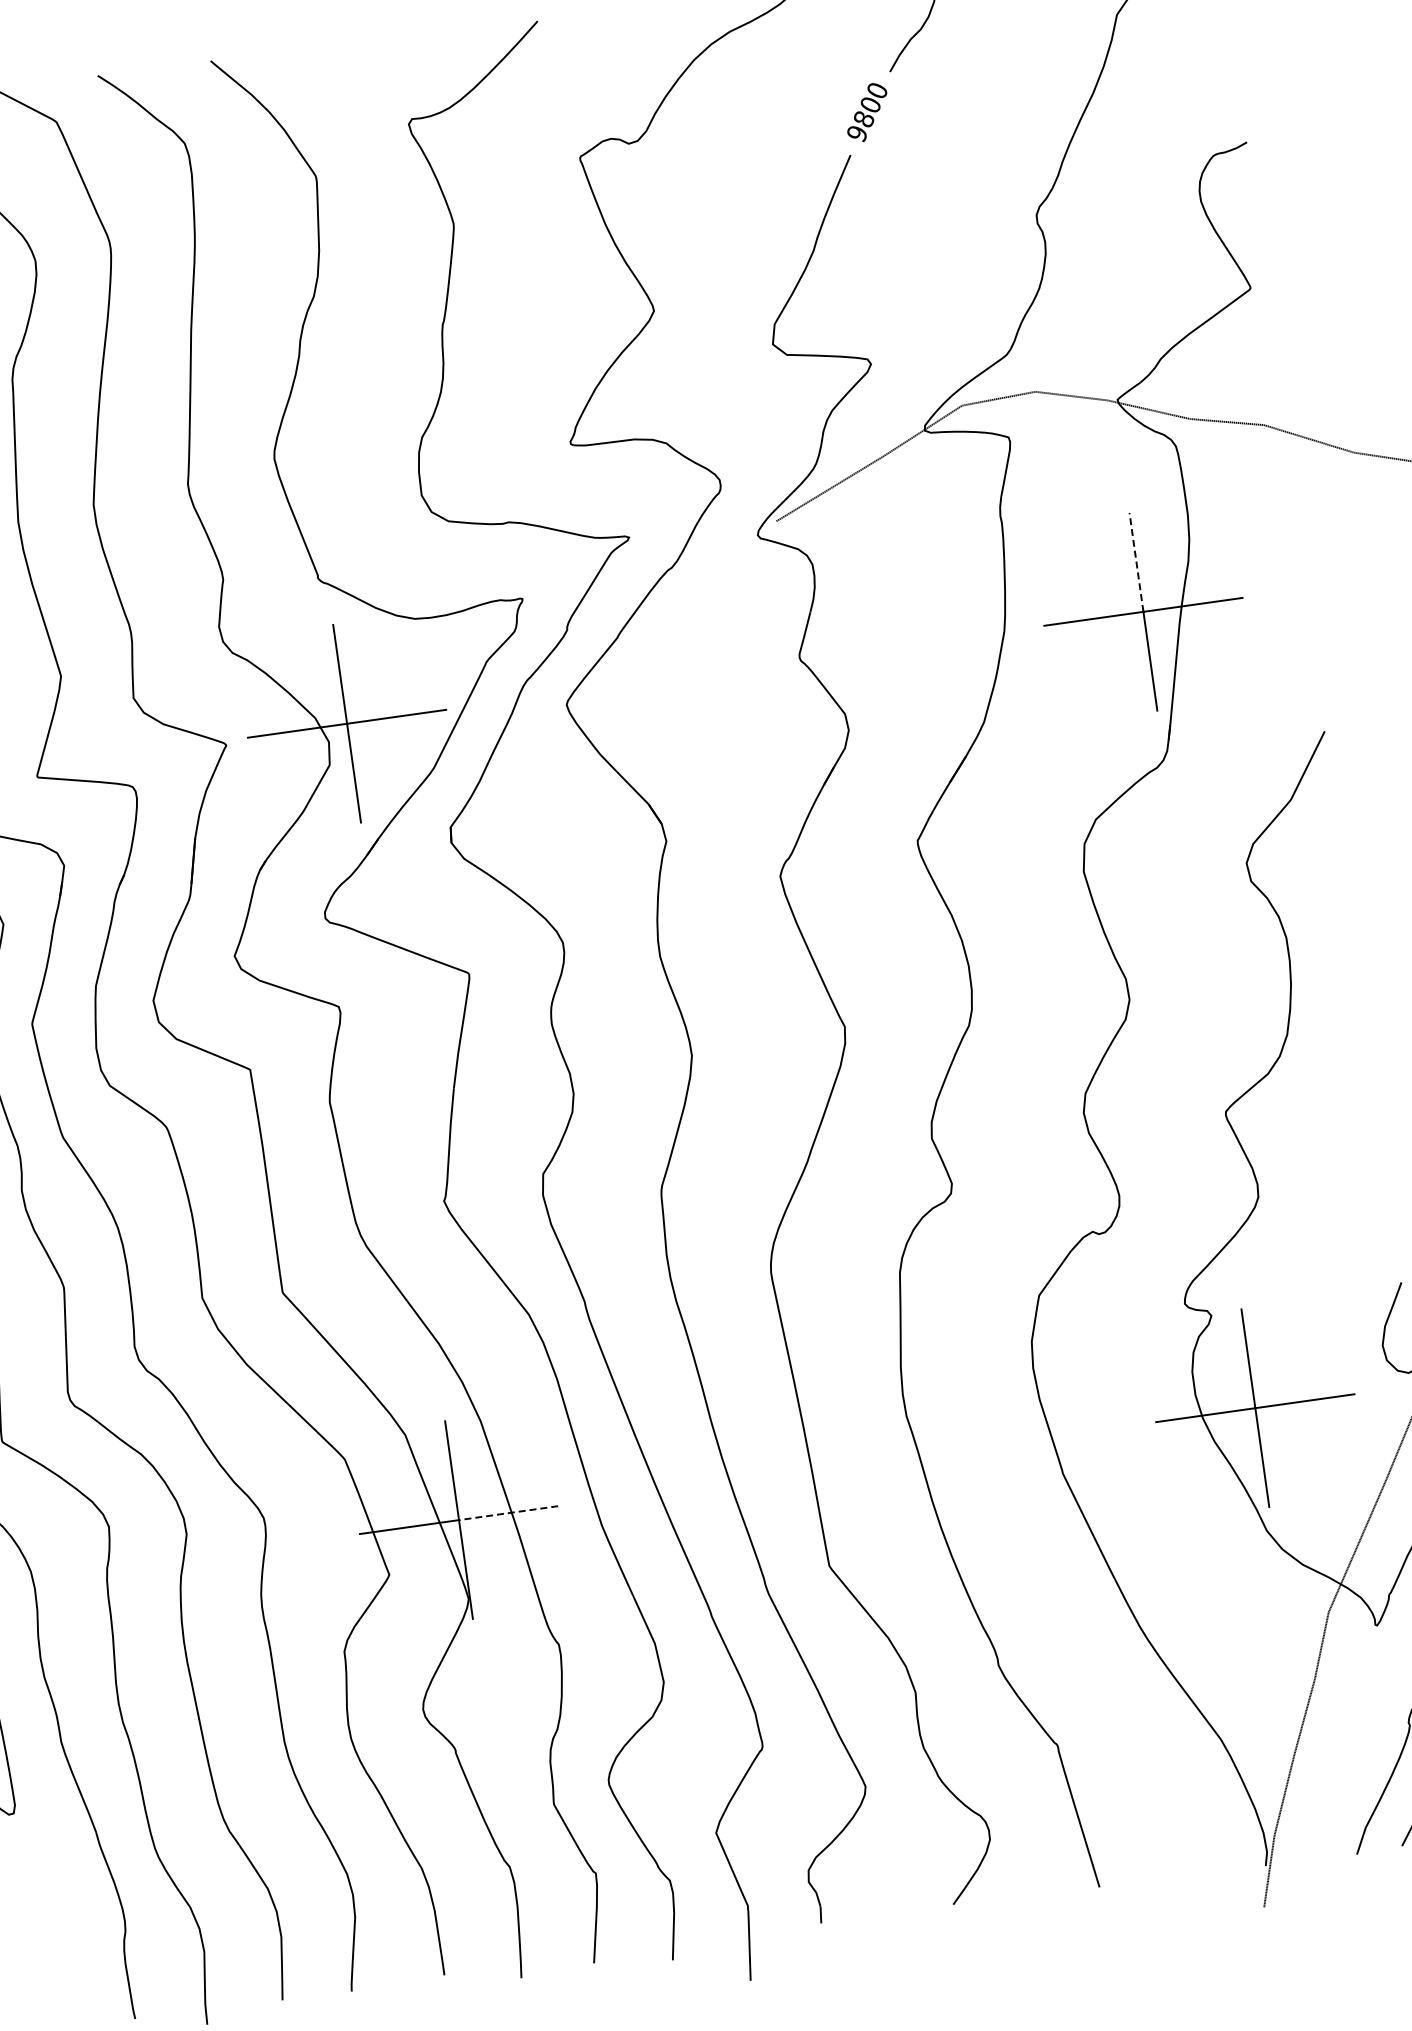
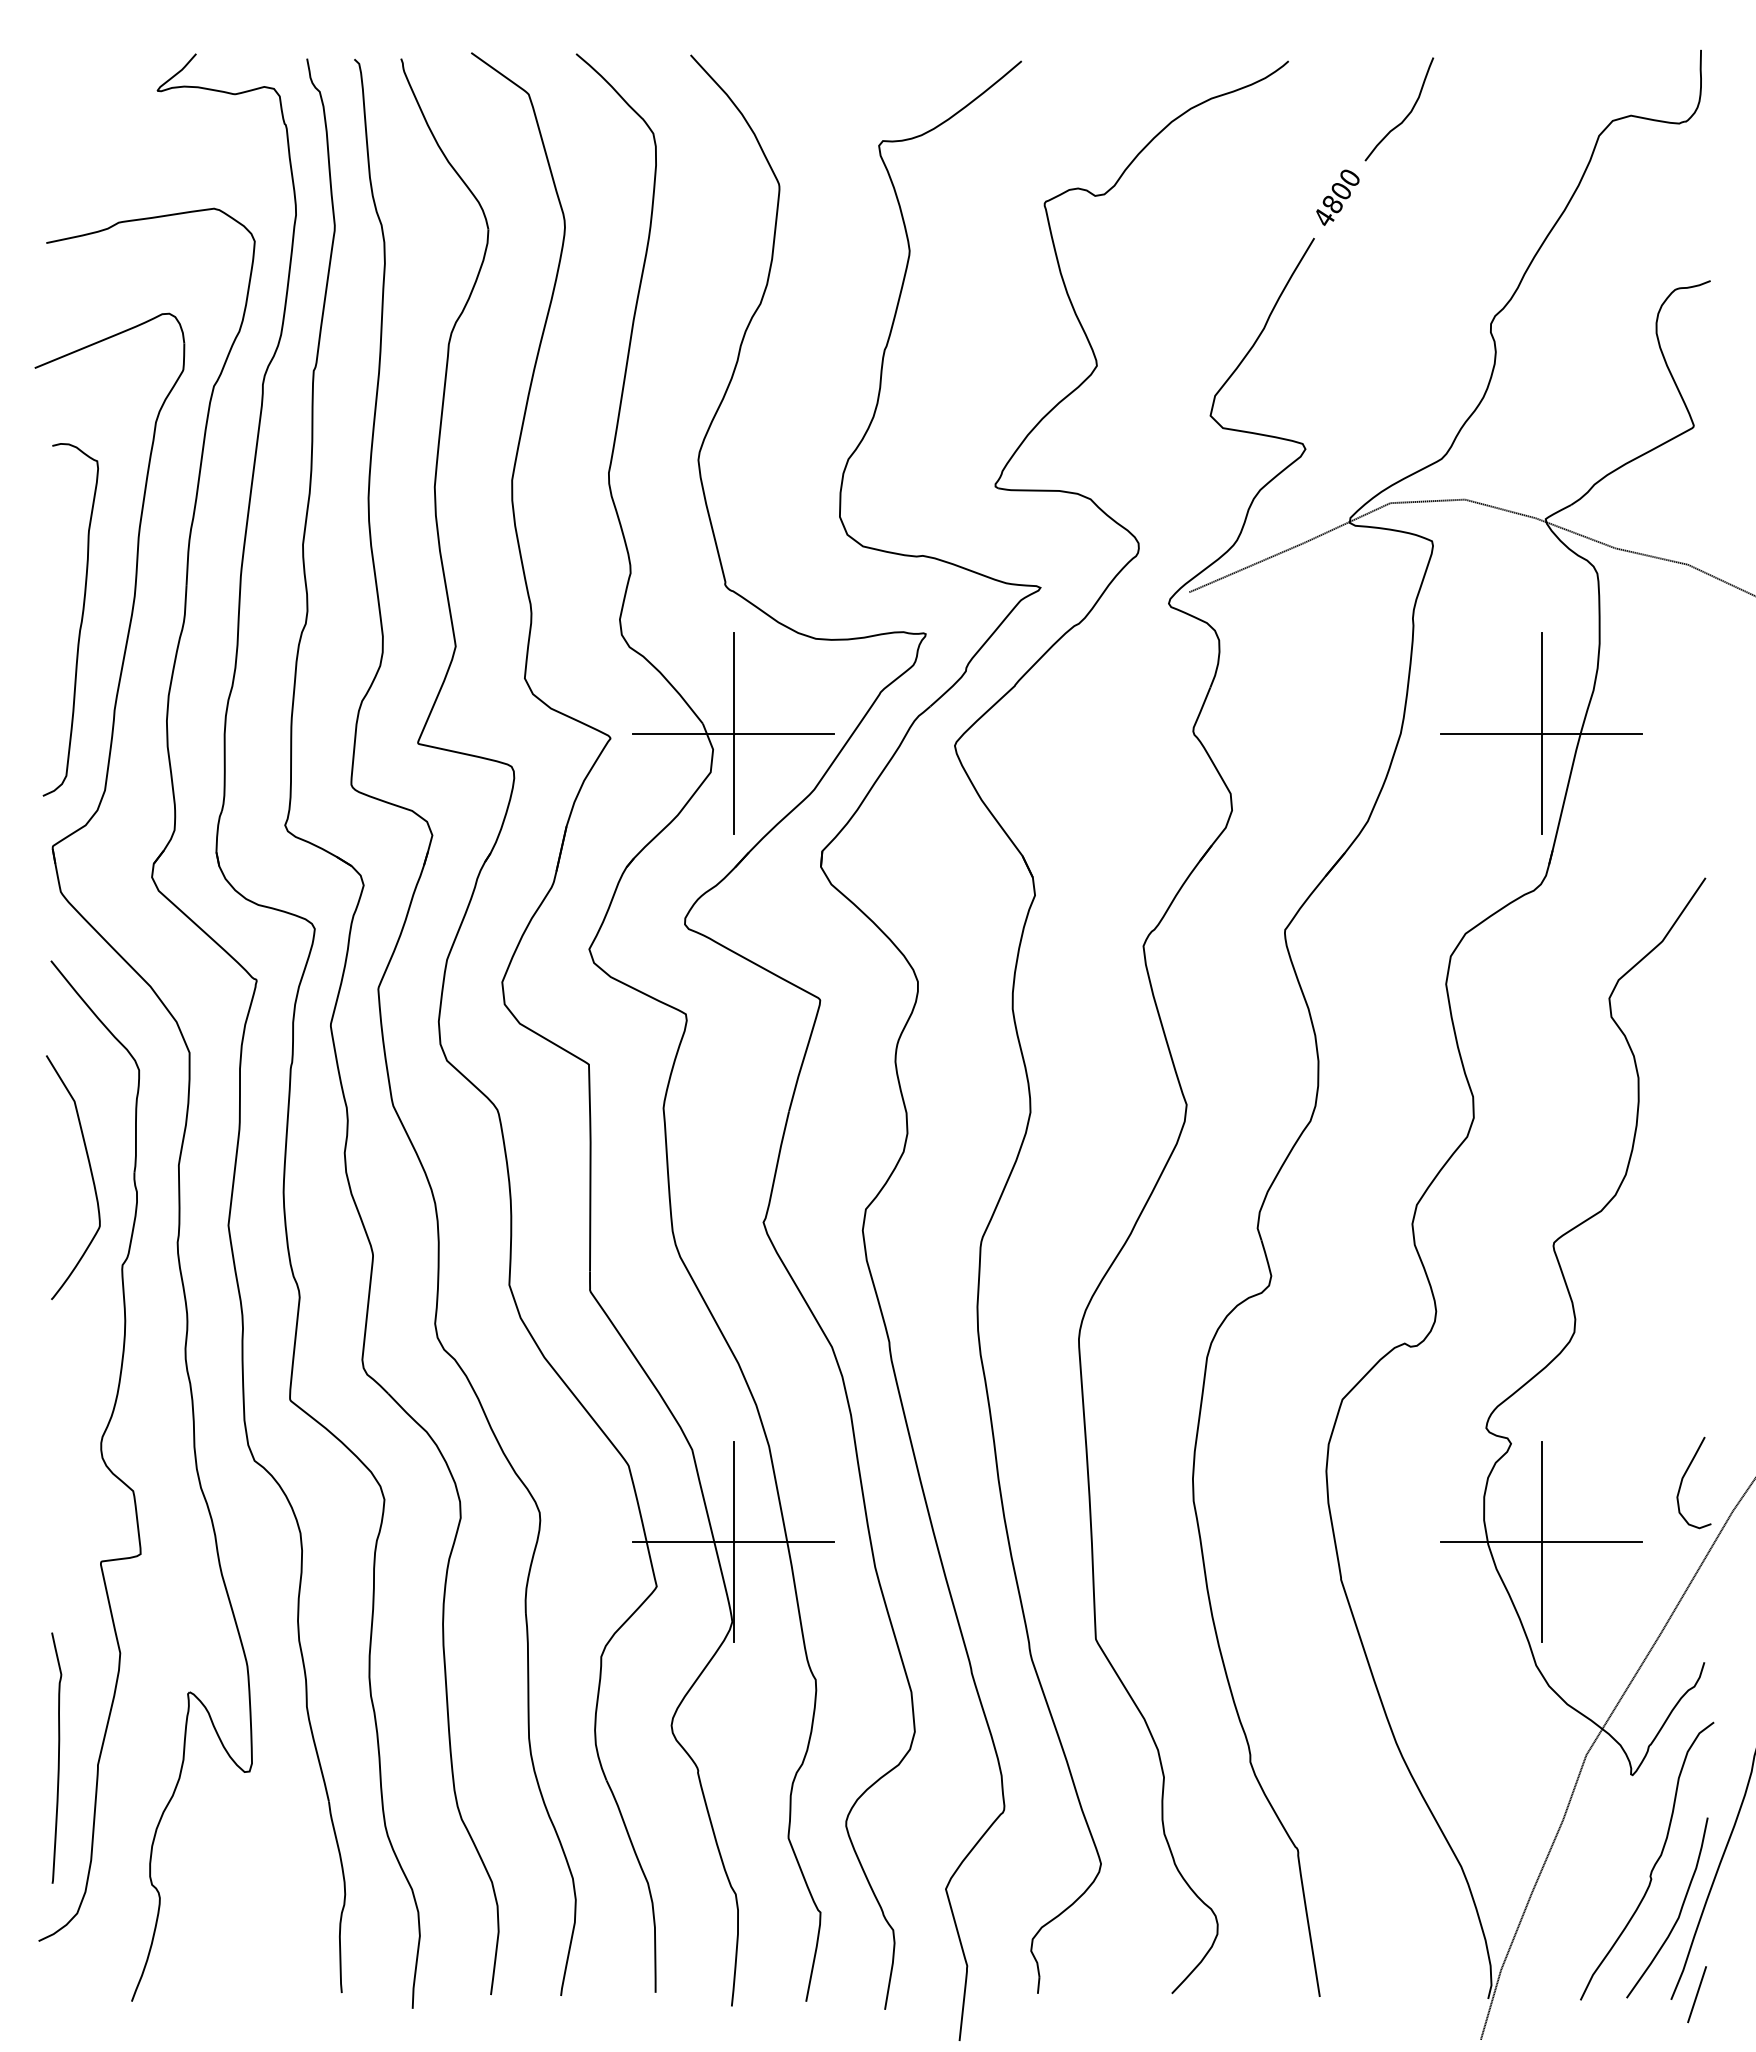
text: (857, 134) -> (1324, 218), 9800 -> 4800
line: (1136, 562) -> (1541, 683), dashed -> solid
line: (507, 1512) -> (783, 1541), dashed -> solid

